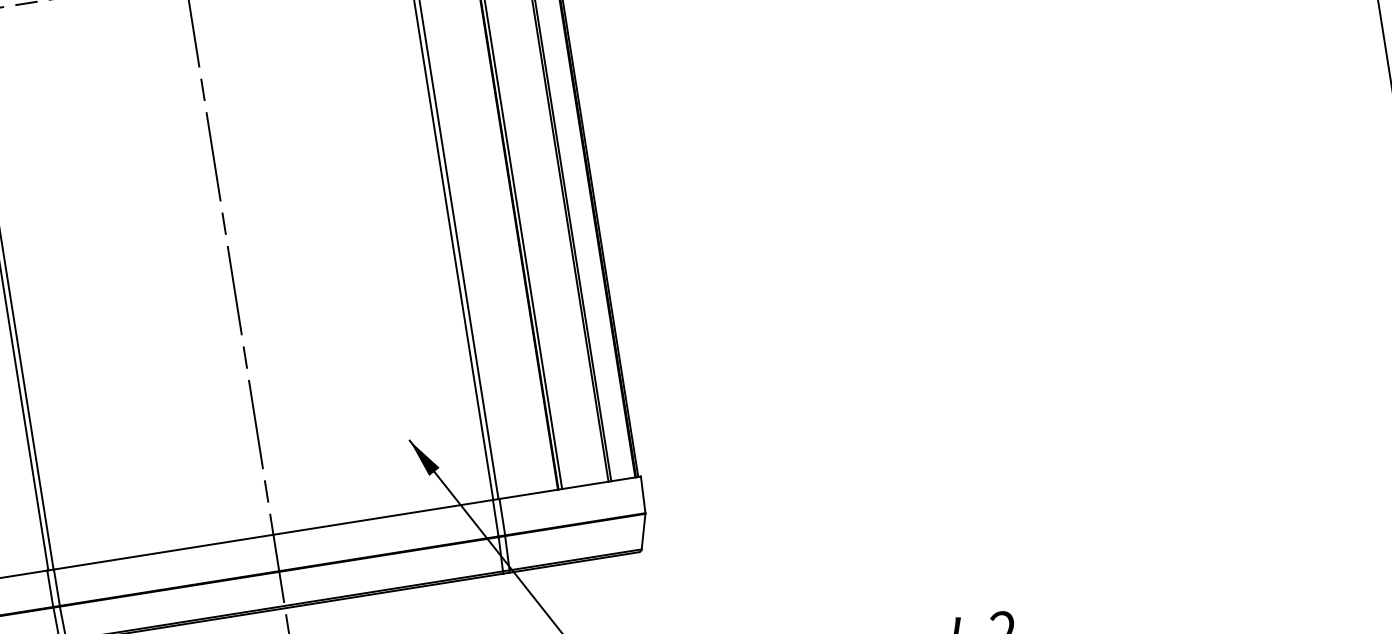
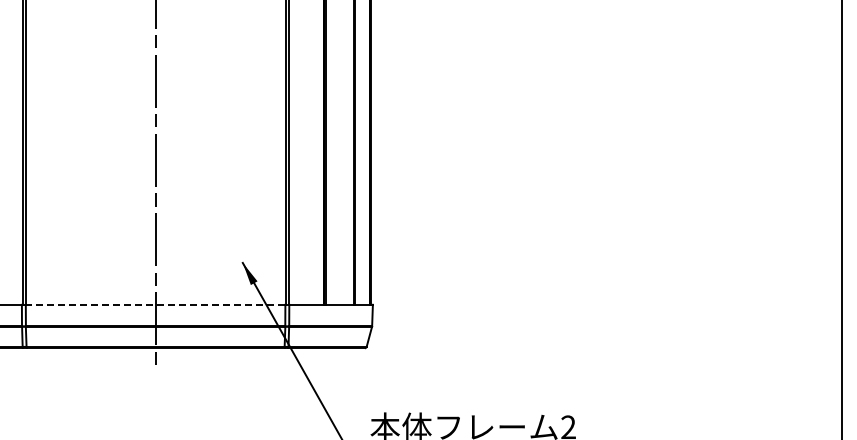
line: (273, 534) -> (155, 304), solid -> dashed

